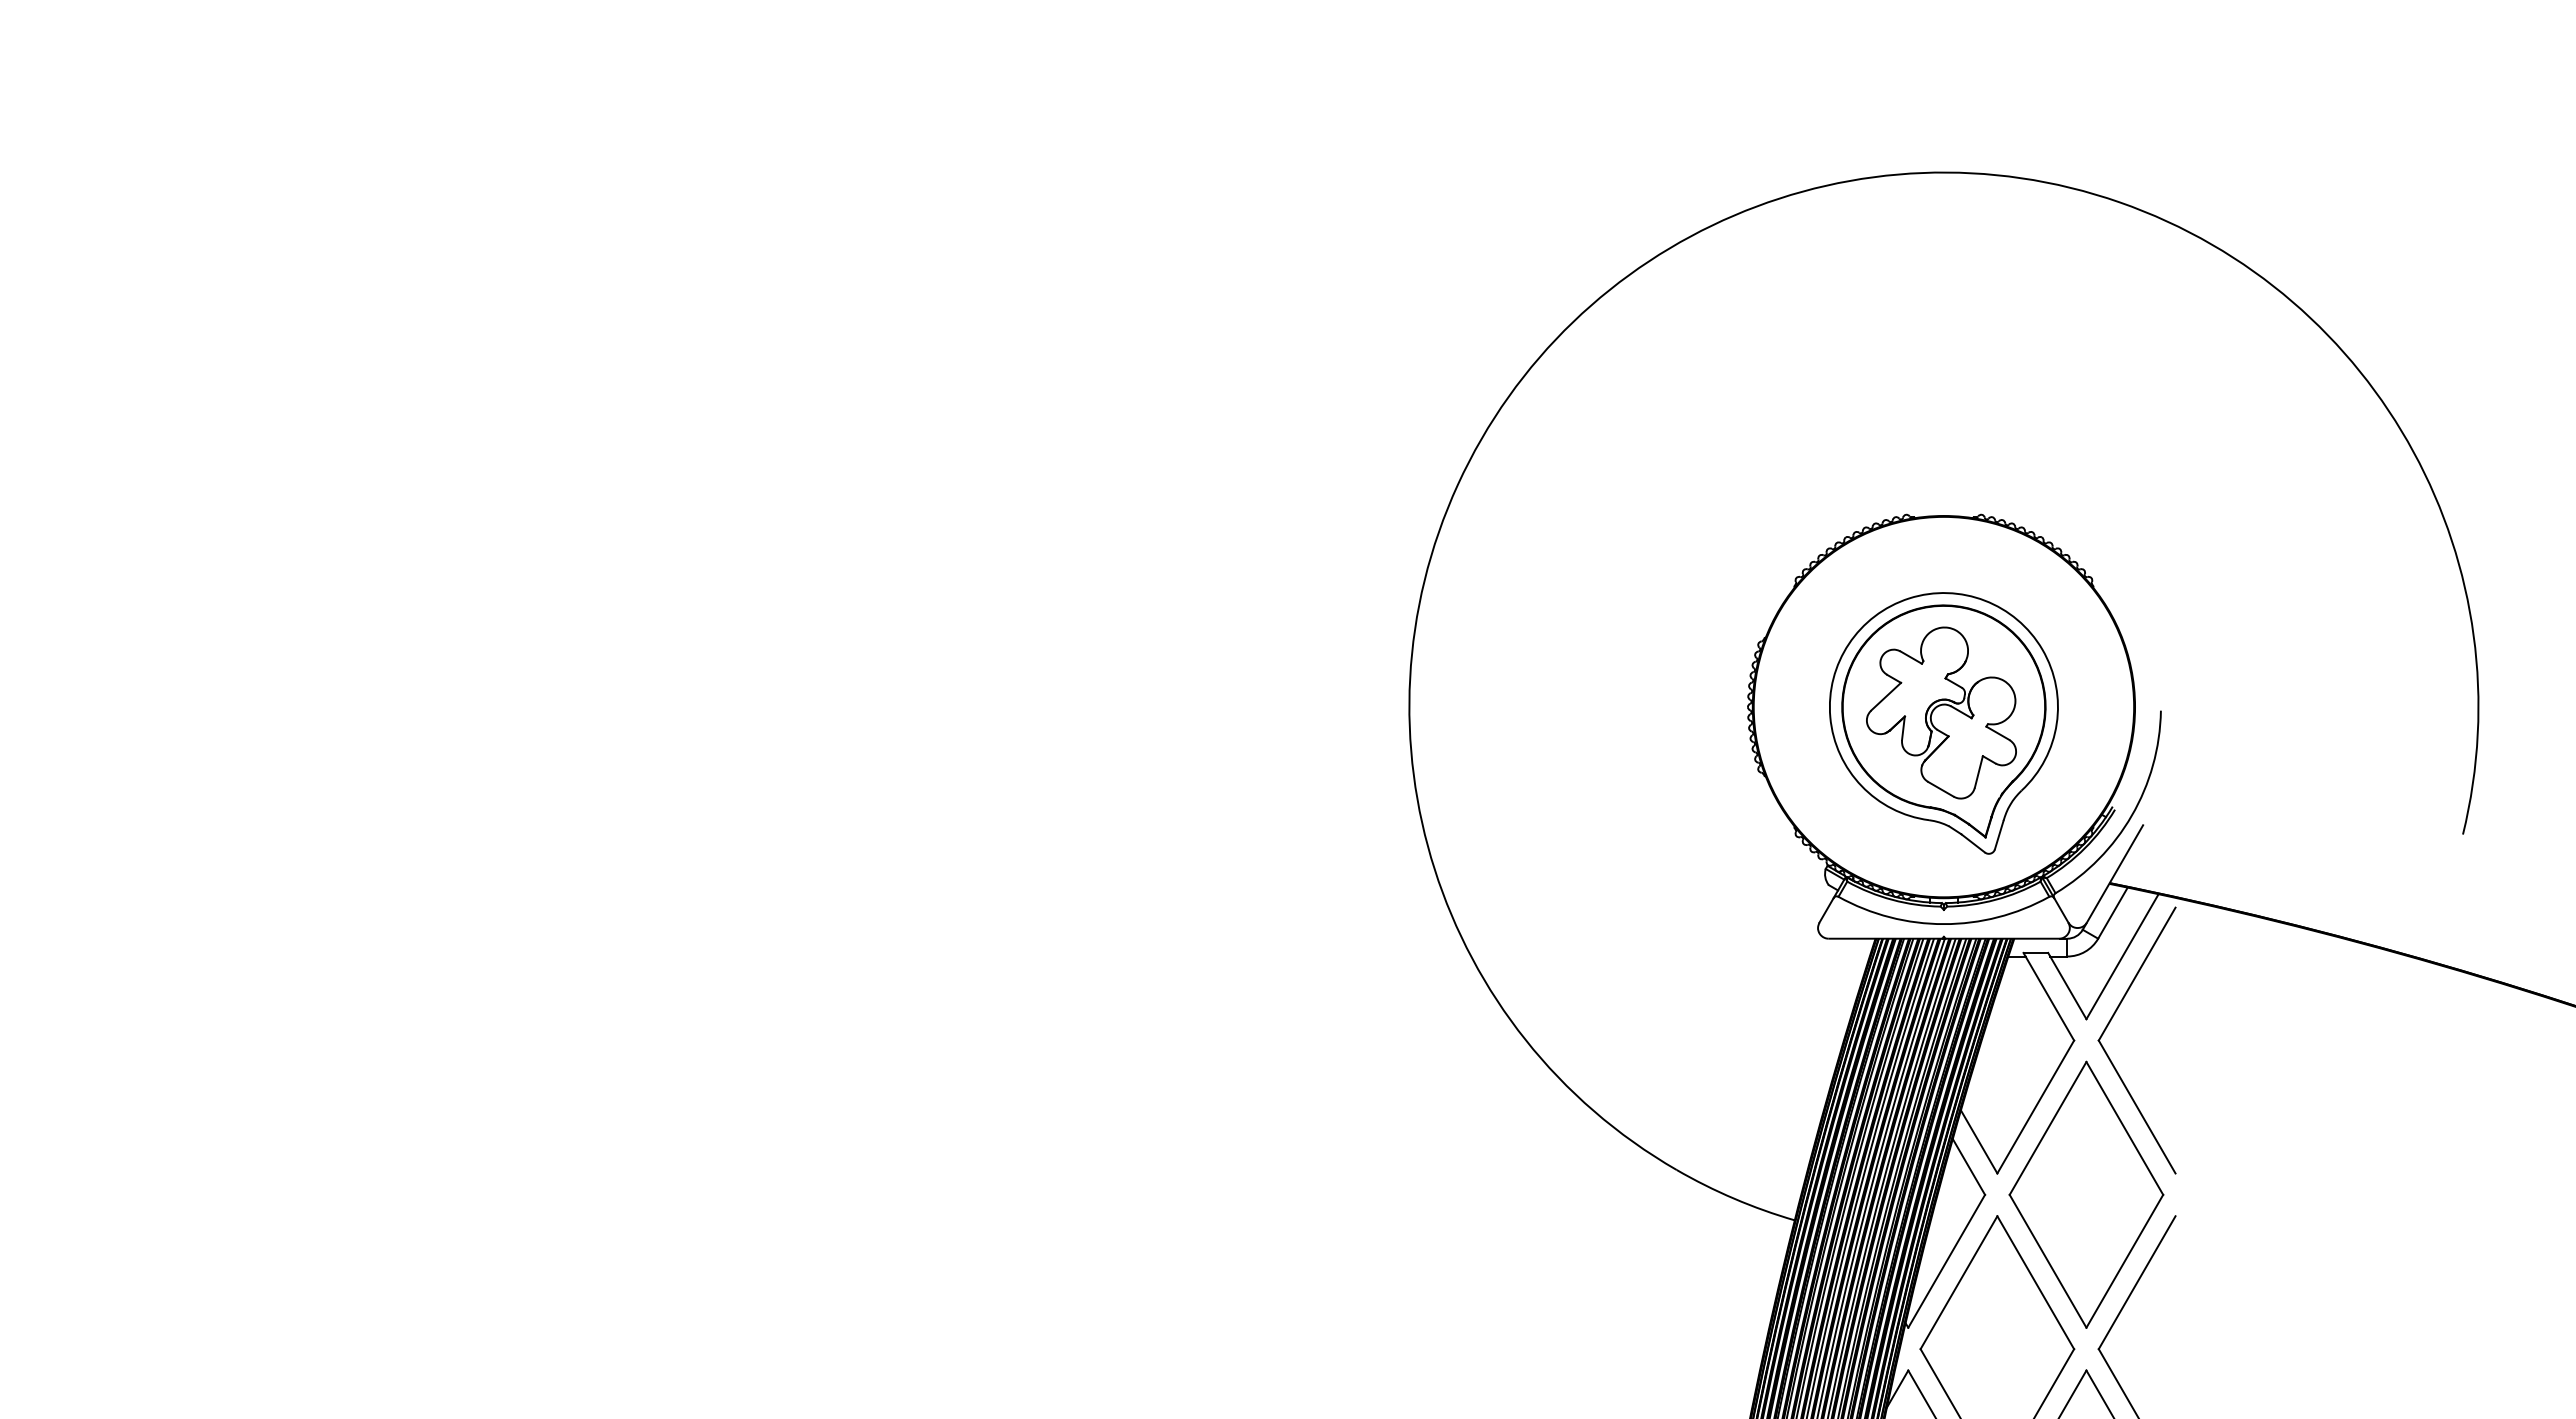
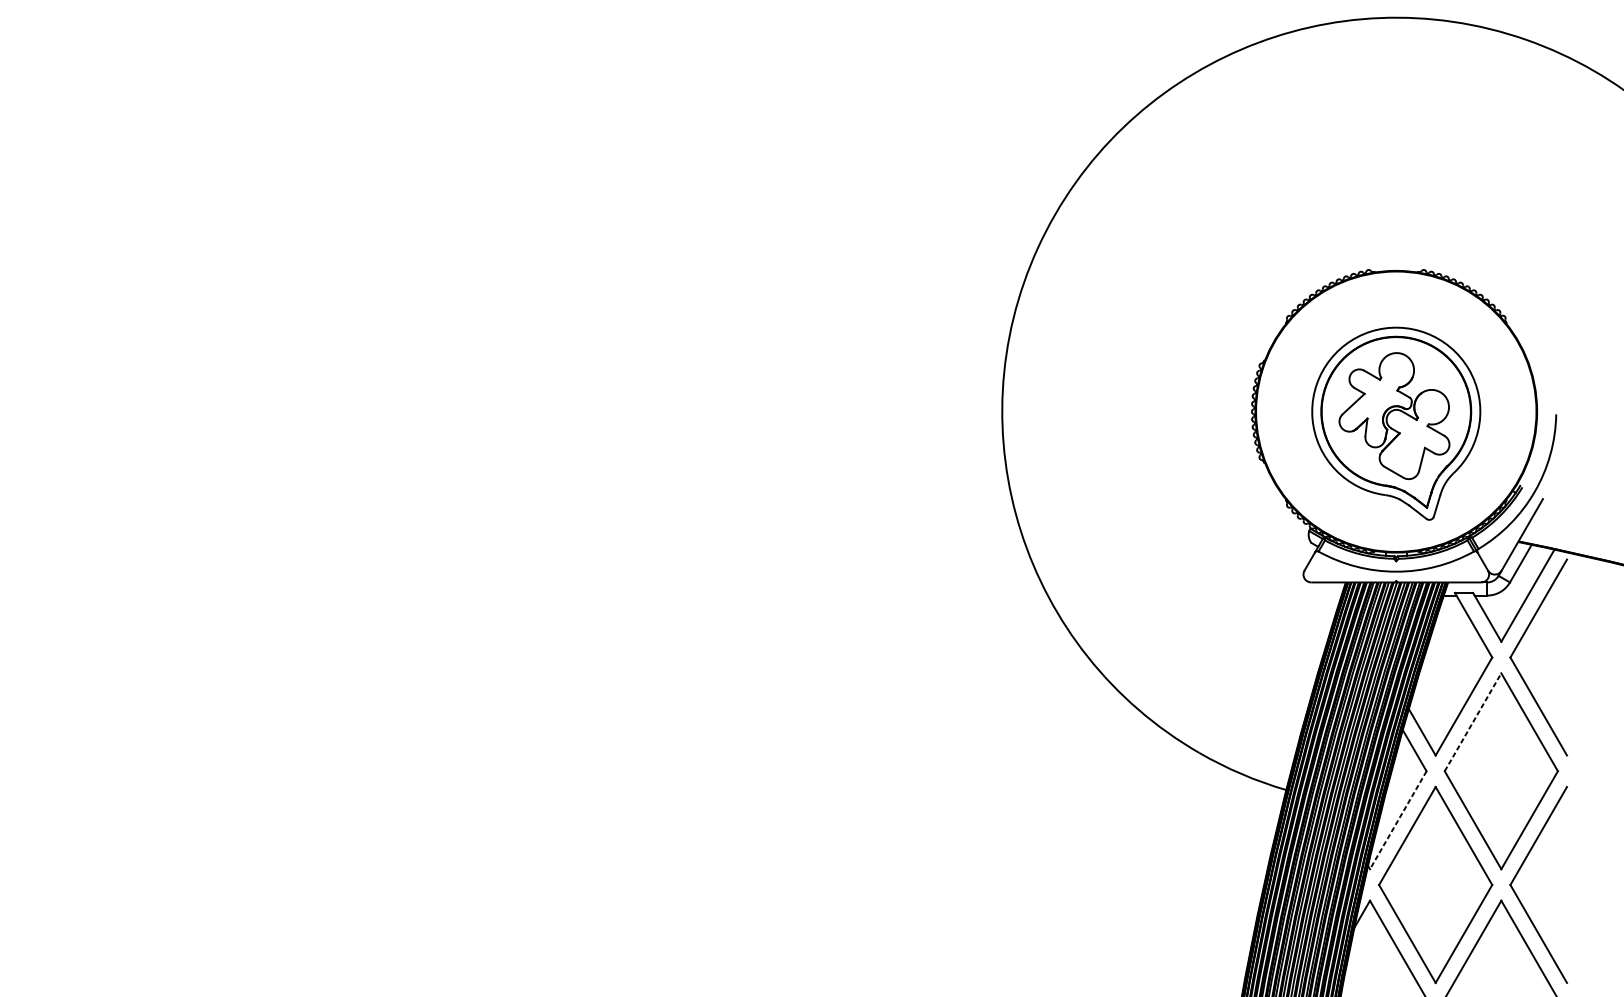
line: (2048, 1128) -> (1473, 722), solid -> dashed
line: (1946, 1261) -> (1398, 820), solid -> dashed

